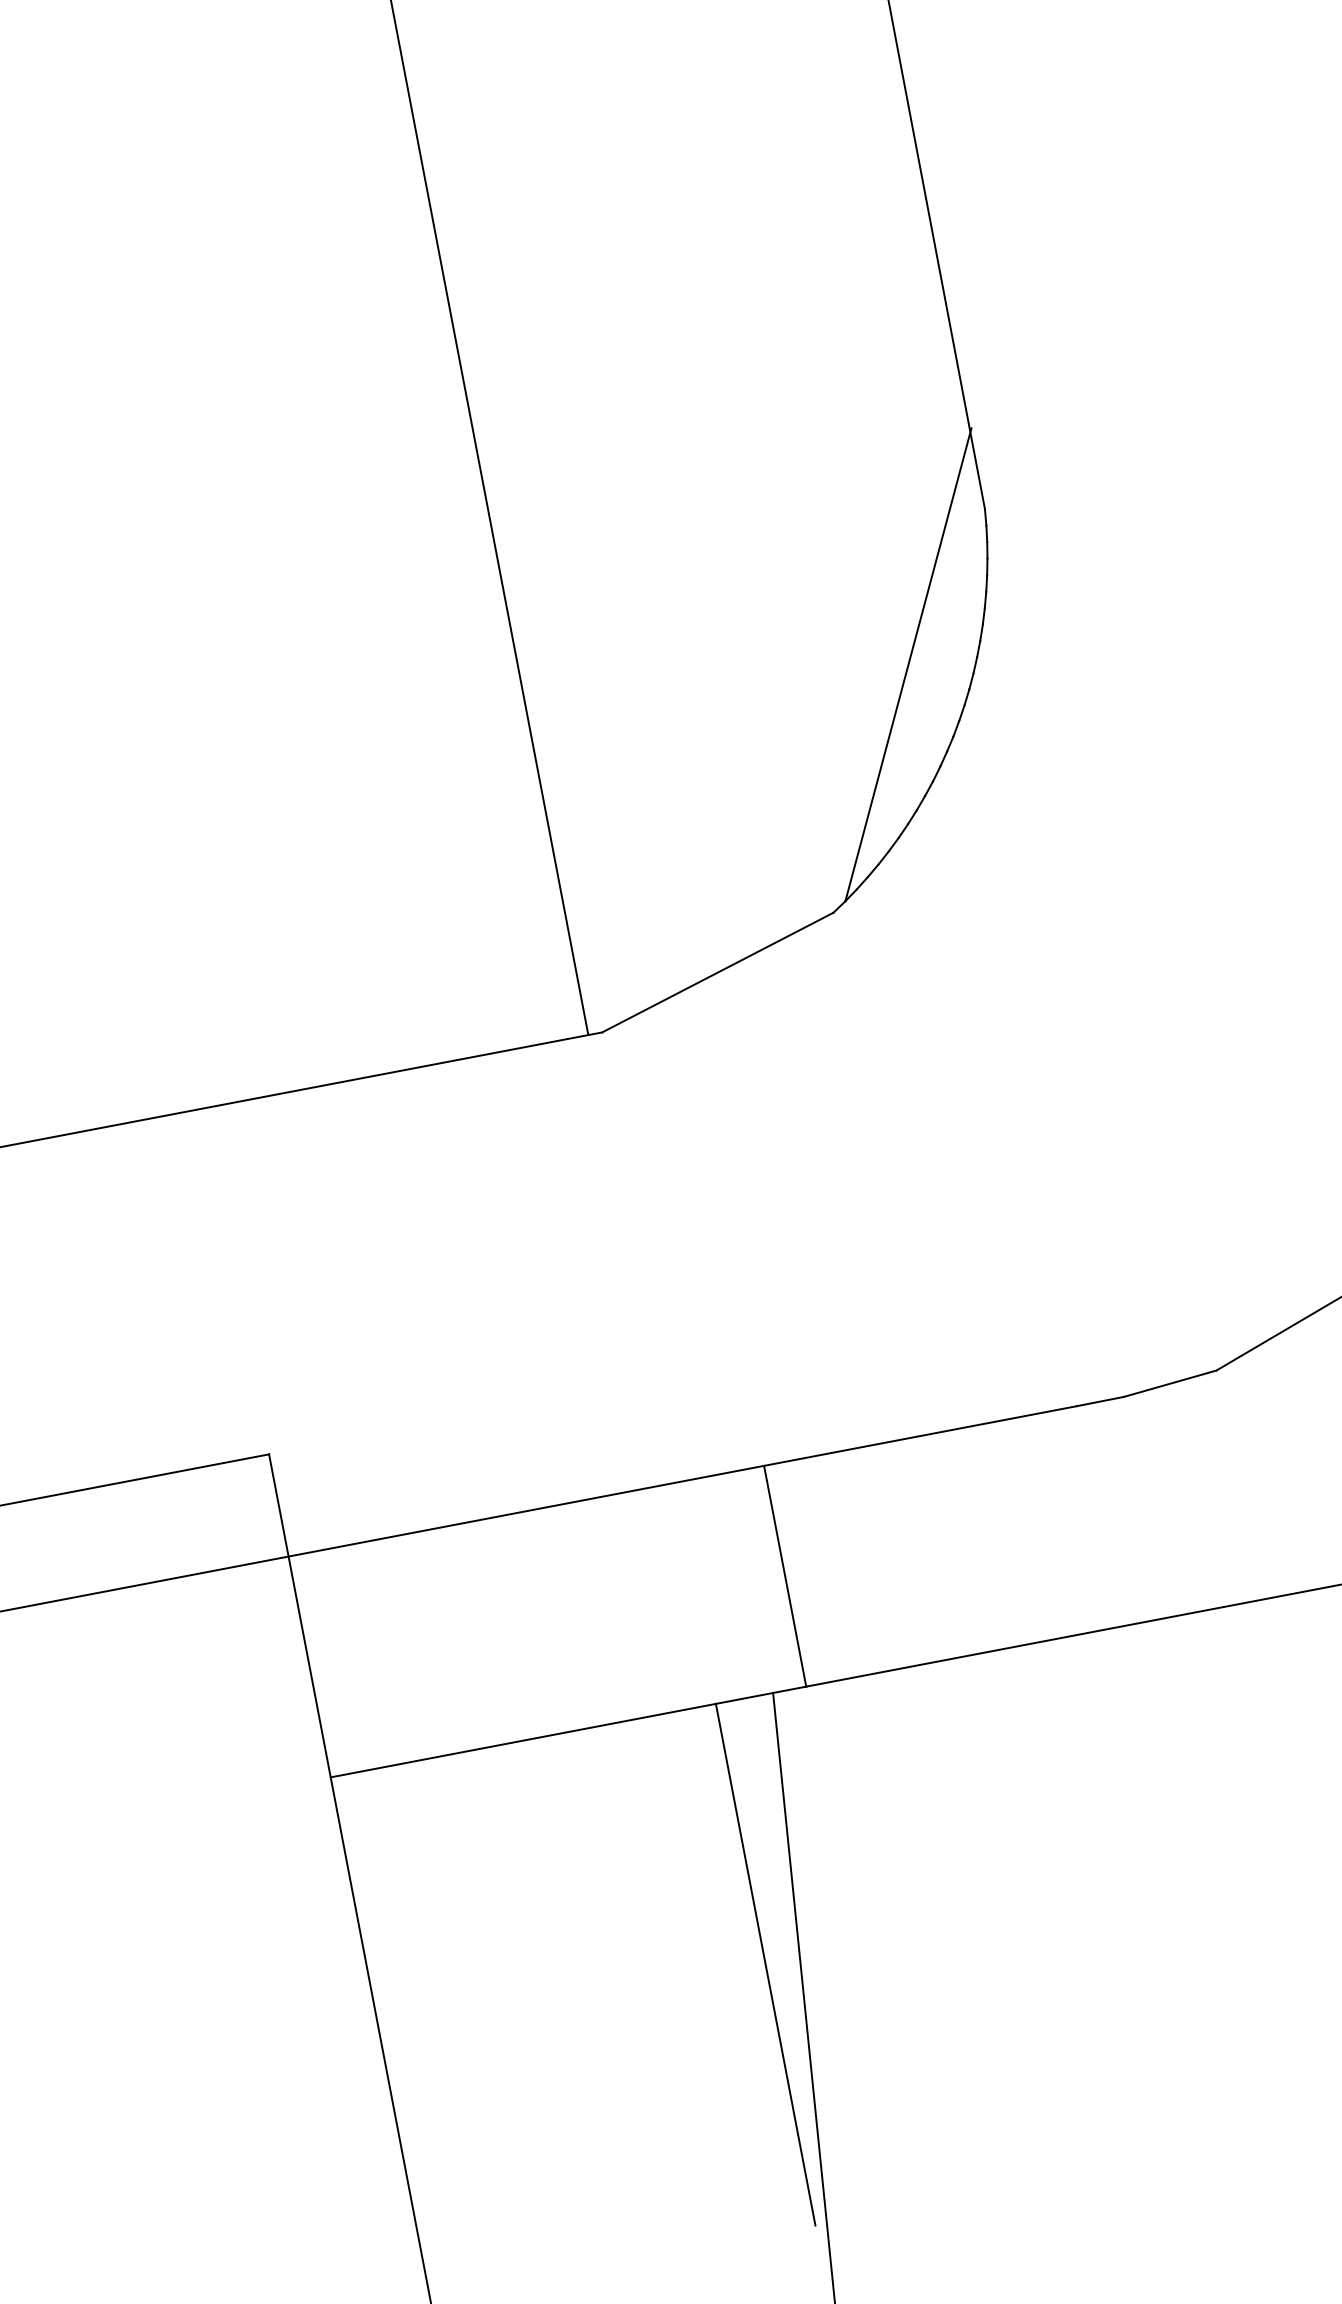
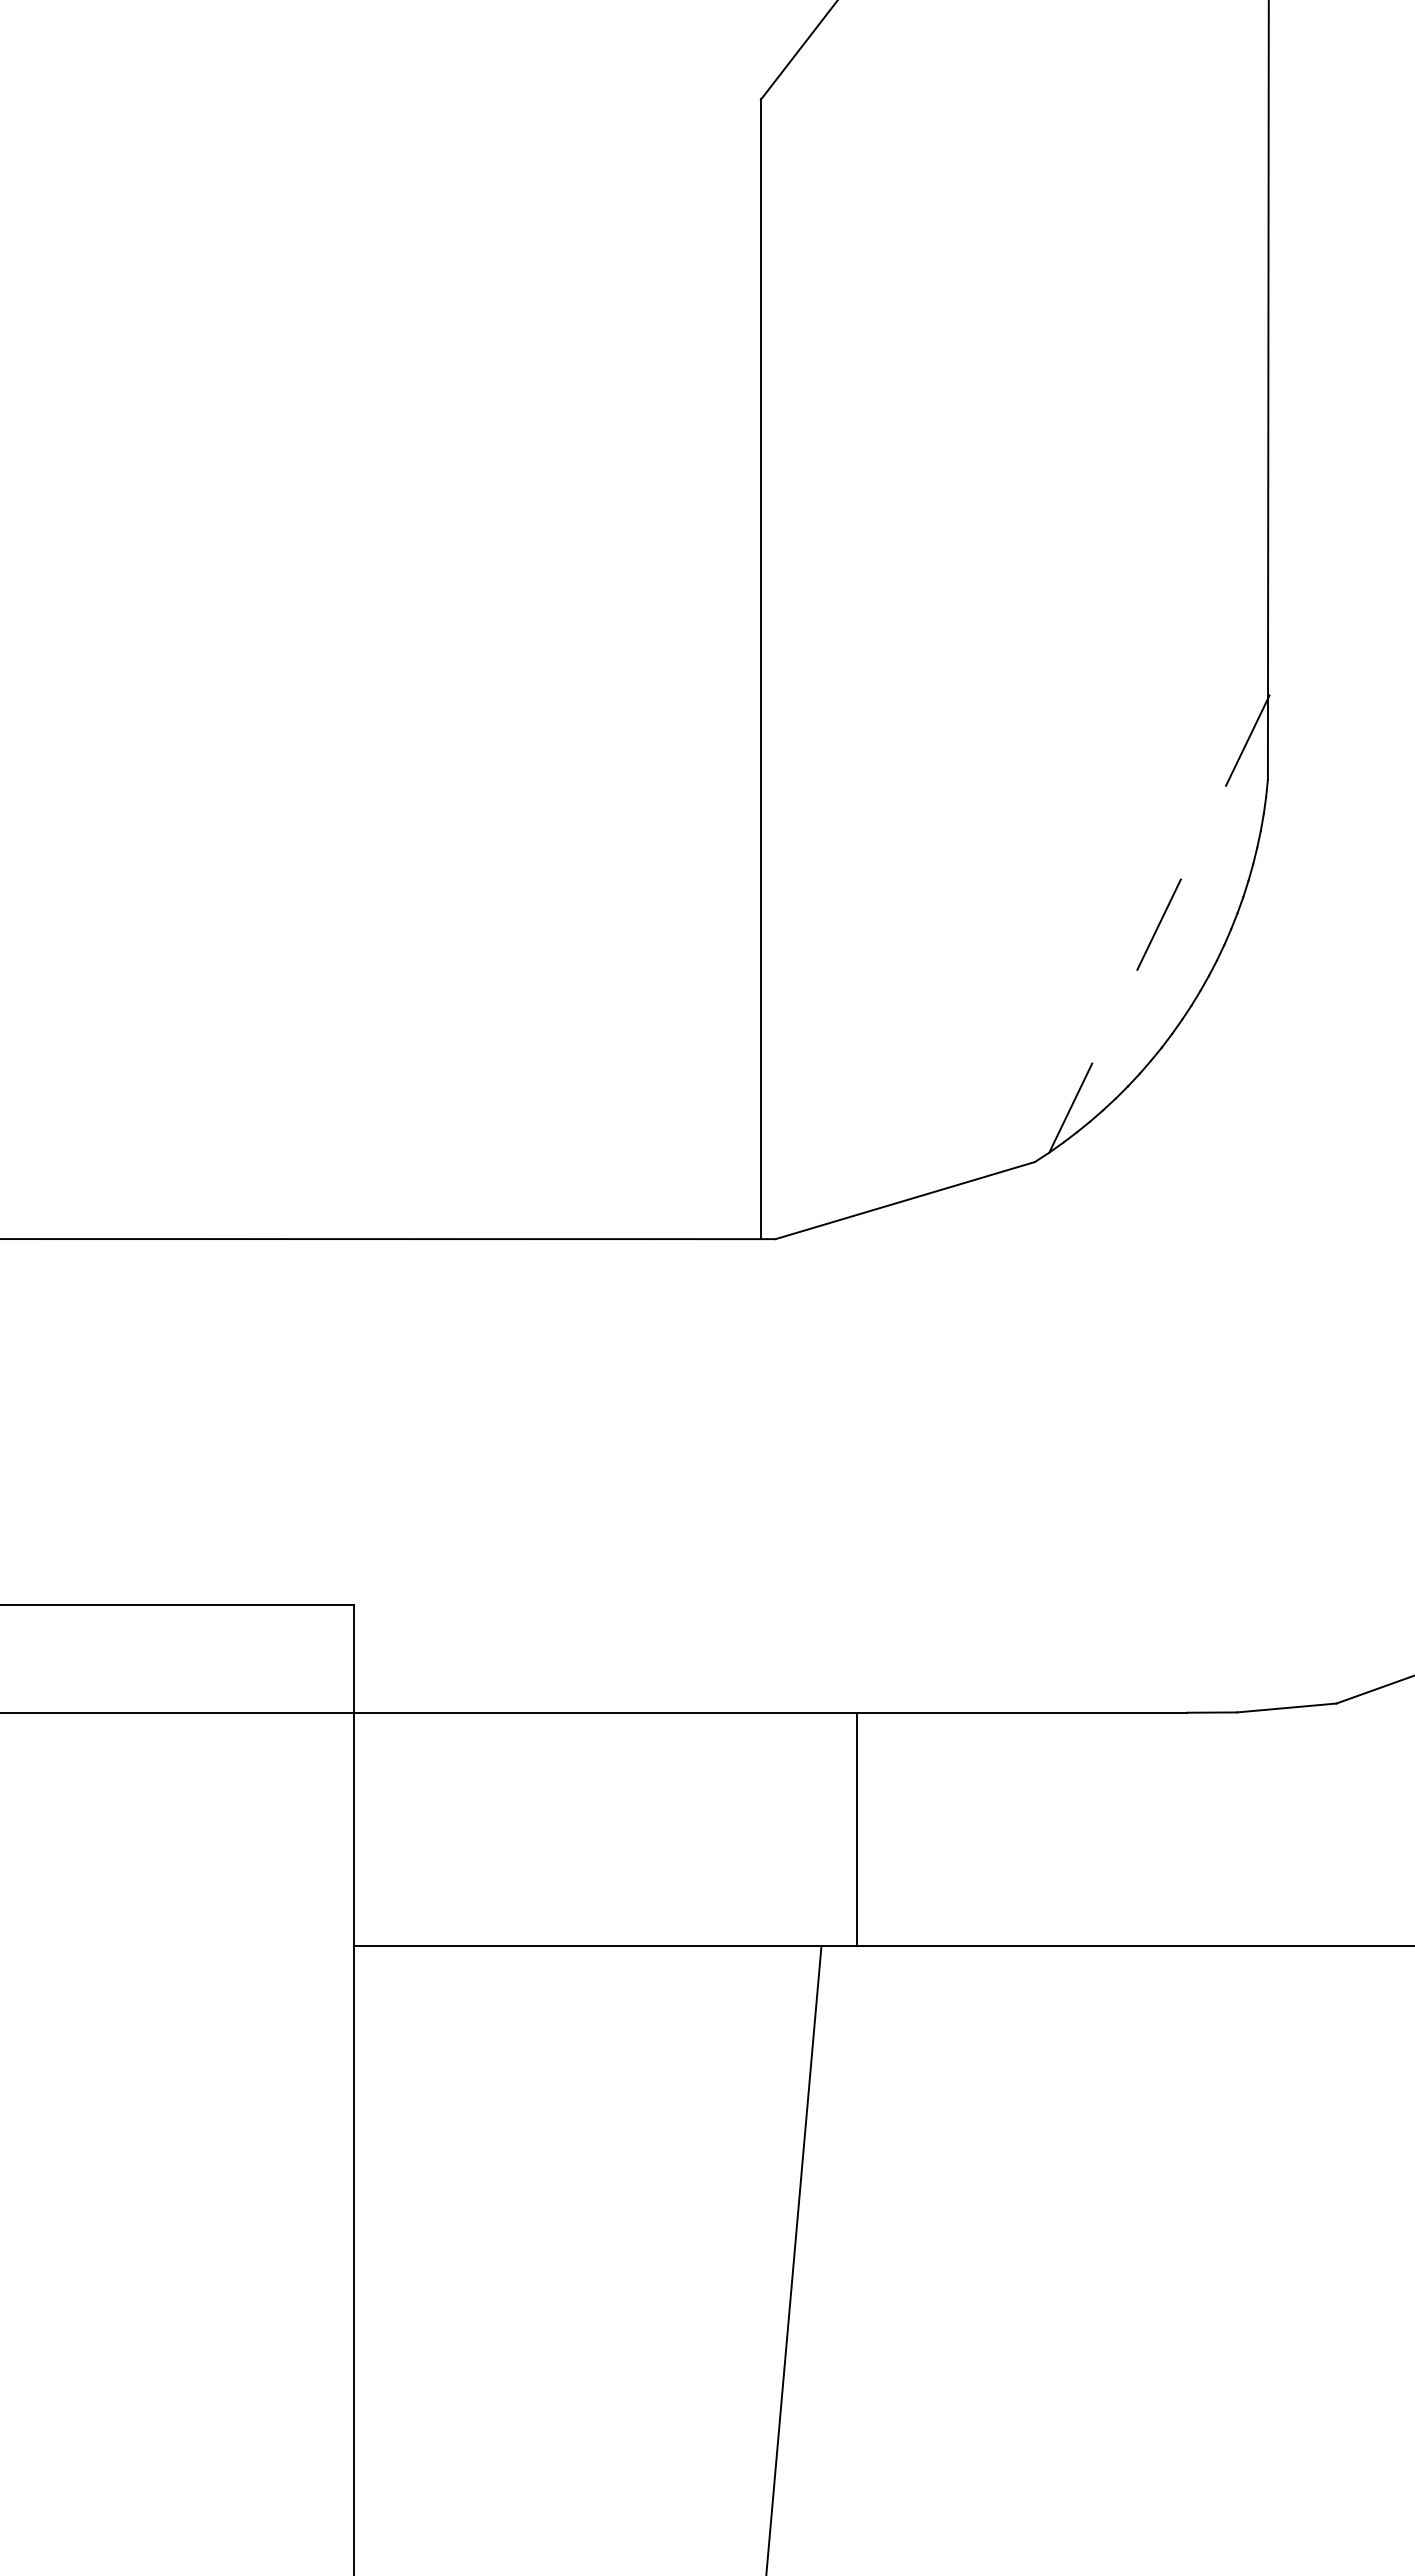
line: (908, 664) -> (1159, 923), solid -> dashed
line: (766, 1964) -> (761, 2221), removed

